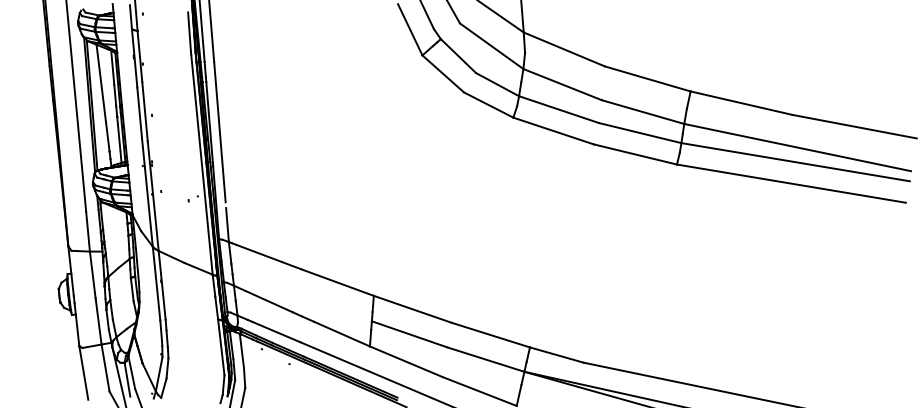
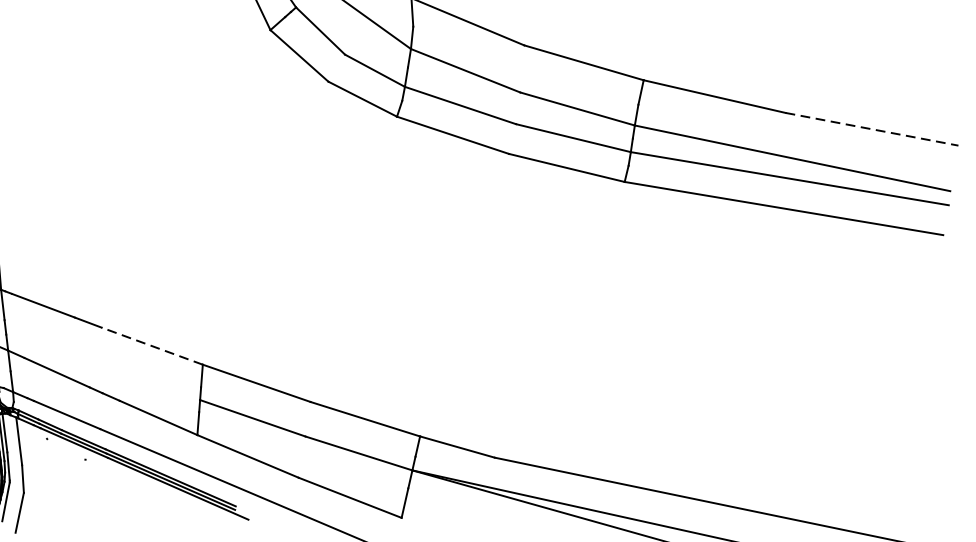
line: (855, 126) -> (873, 129), solid -> dashed
line: (337, 282) -> (152, 346), solid -> dashed

